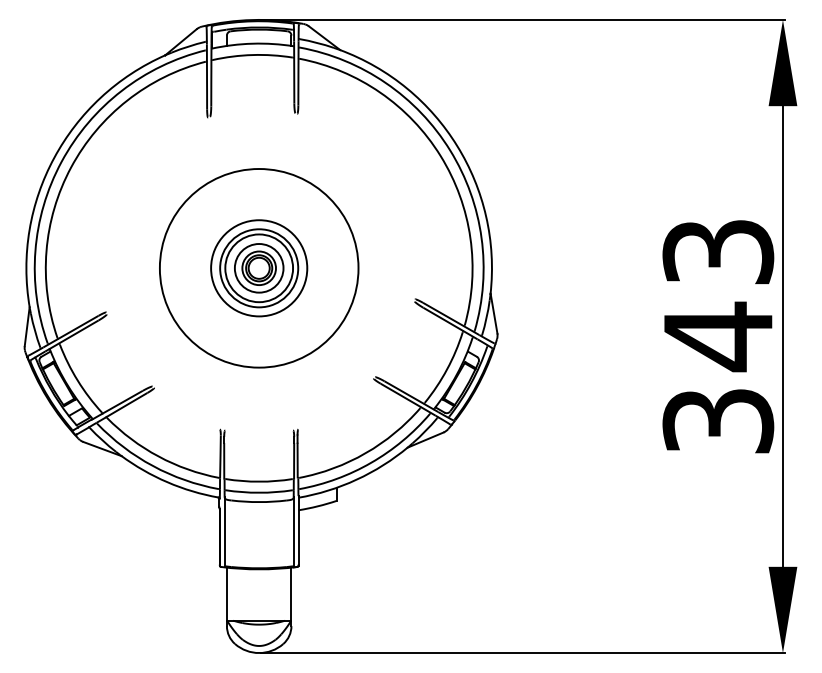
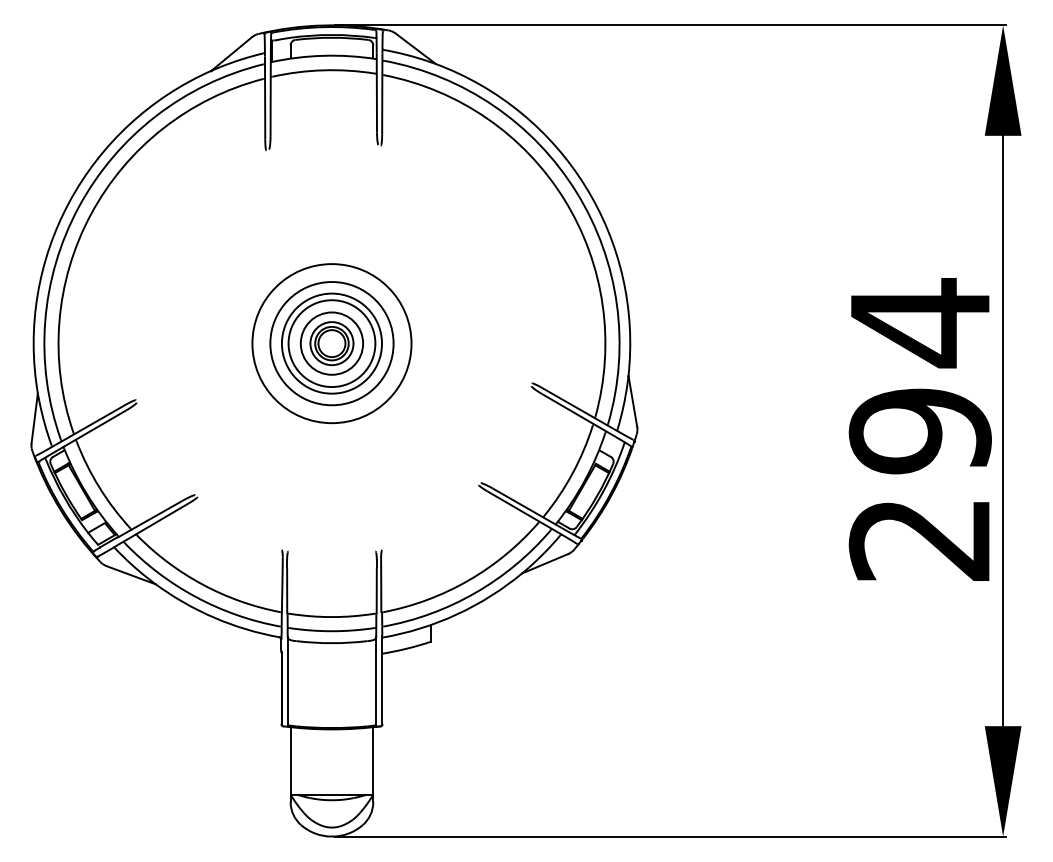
circle: (259, 268) -> (332, 343), size x0.62
text: (718, 335) -> (920, 429), 343 -> 294

